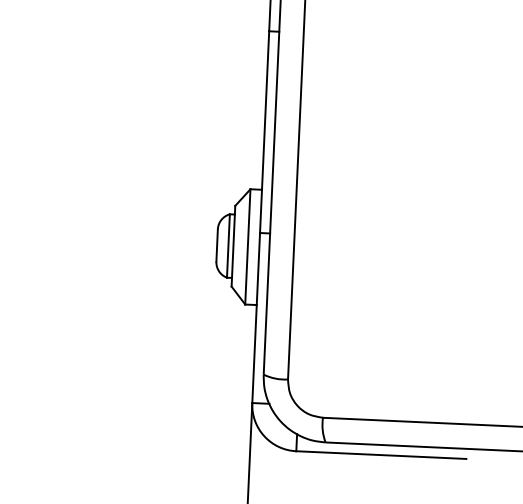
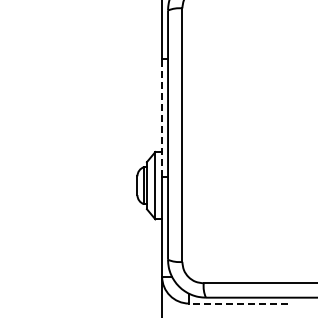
line: (265, 132) -> (162, 118), solid -> dashed
line: (380, 454) -> (238, 303), solid -> dashed

